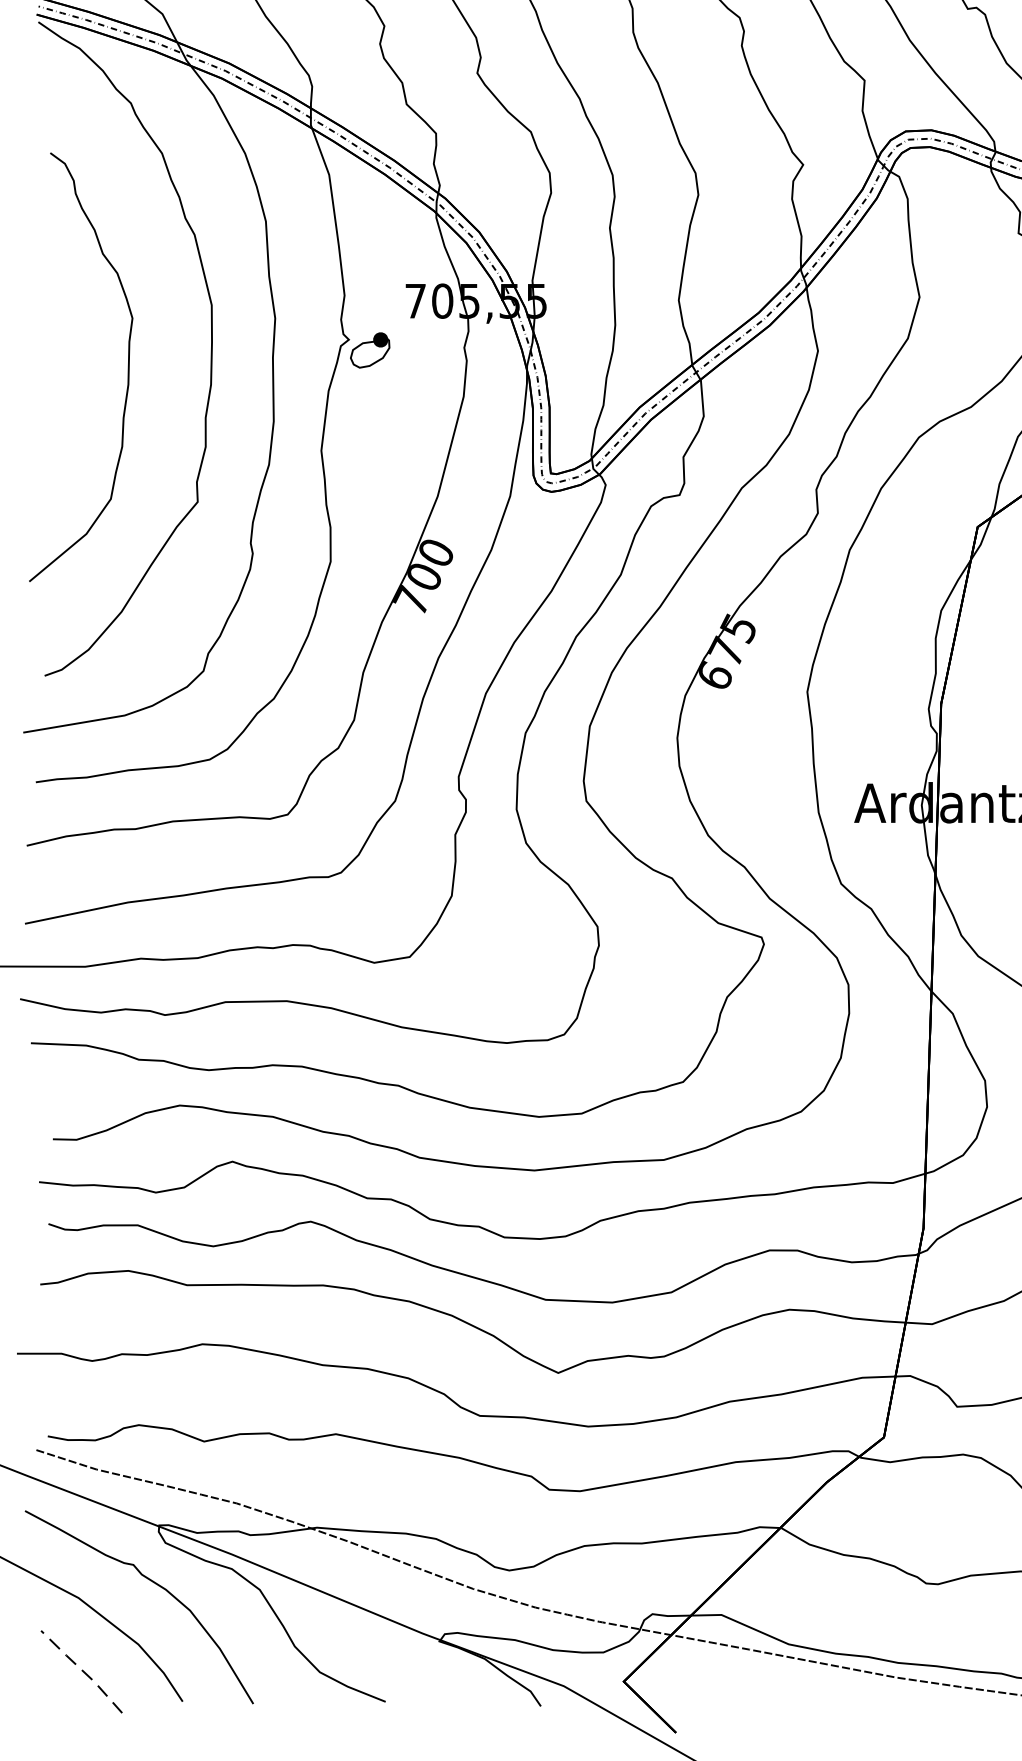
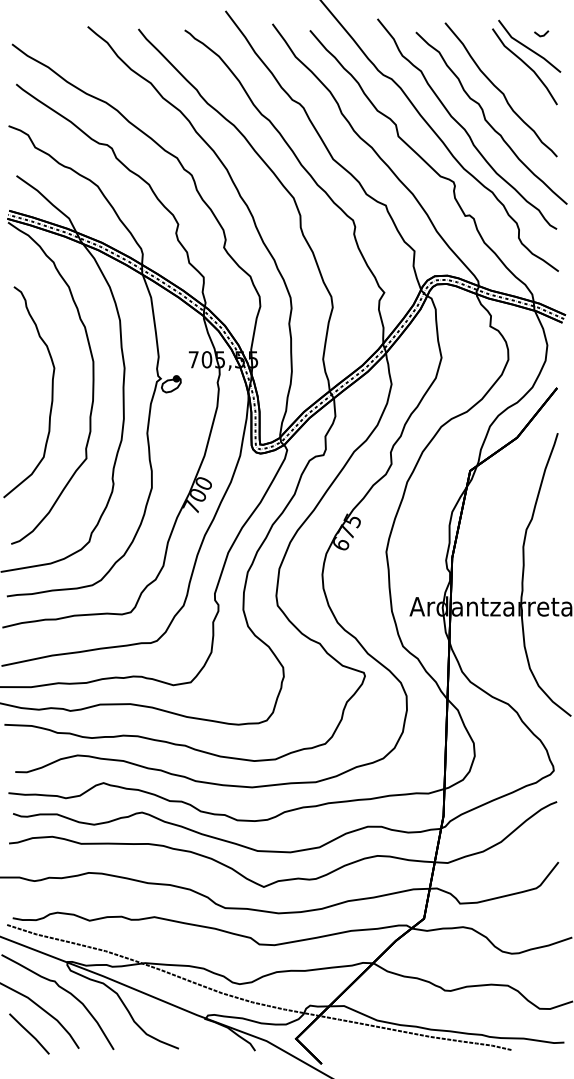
line: (81, 1670) -> (29, 1033), dashed -> solid

